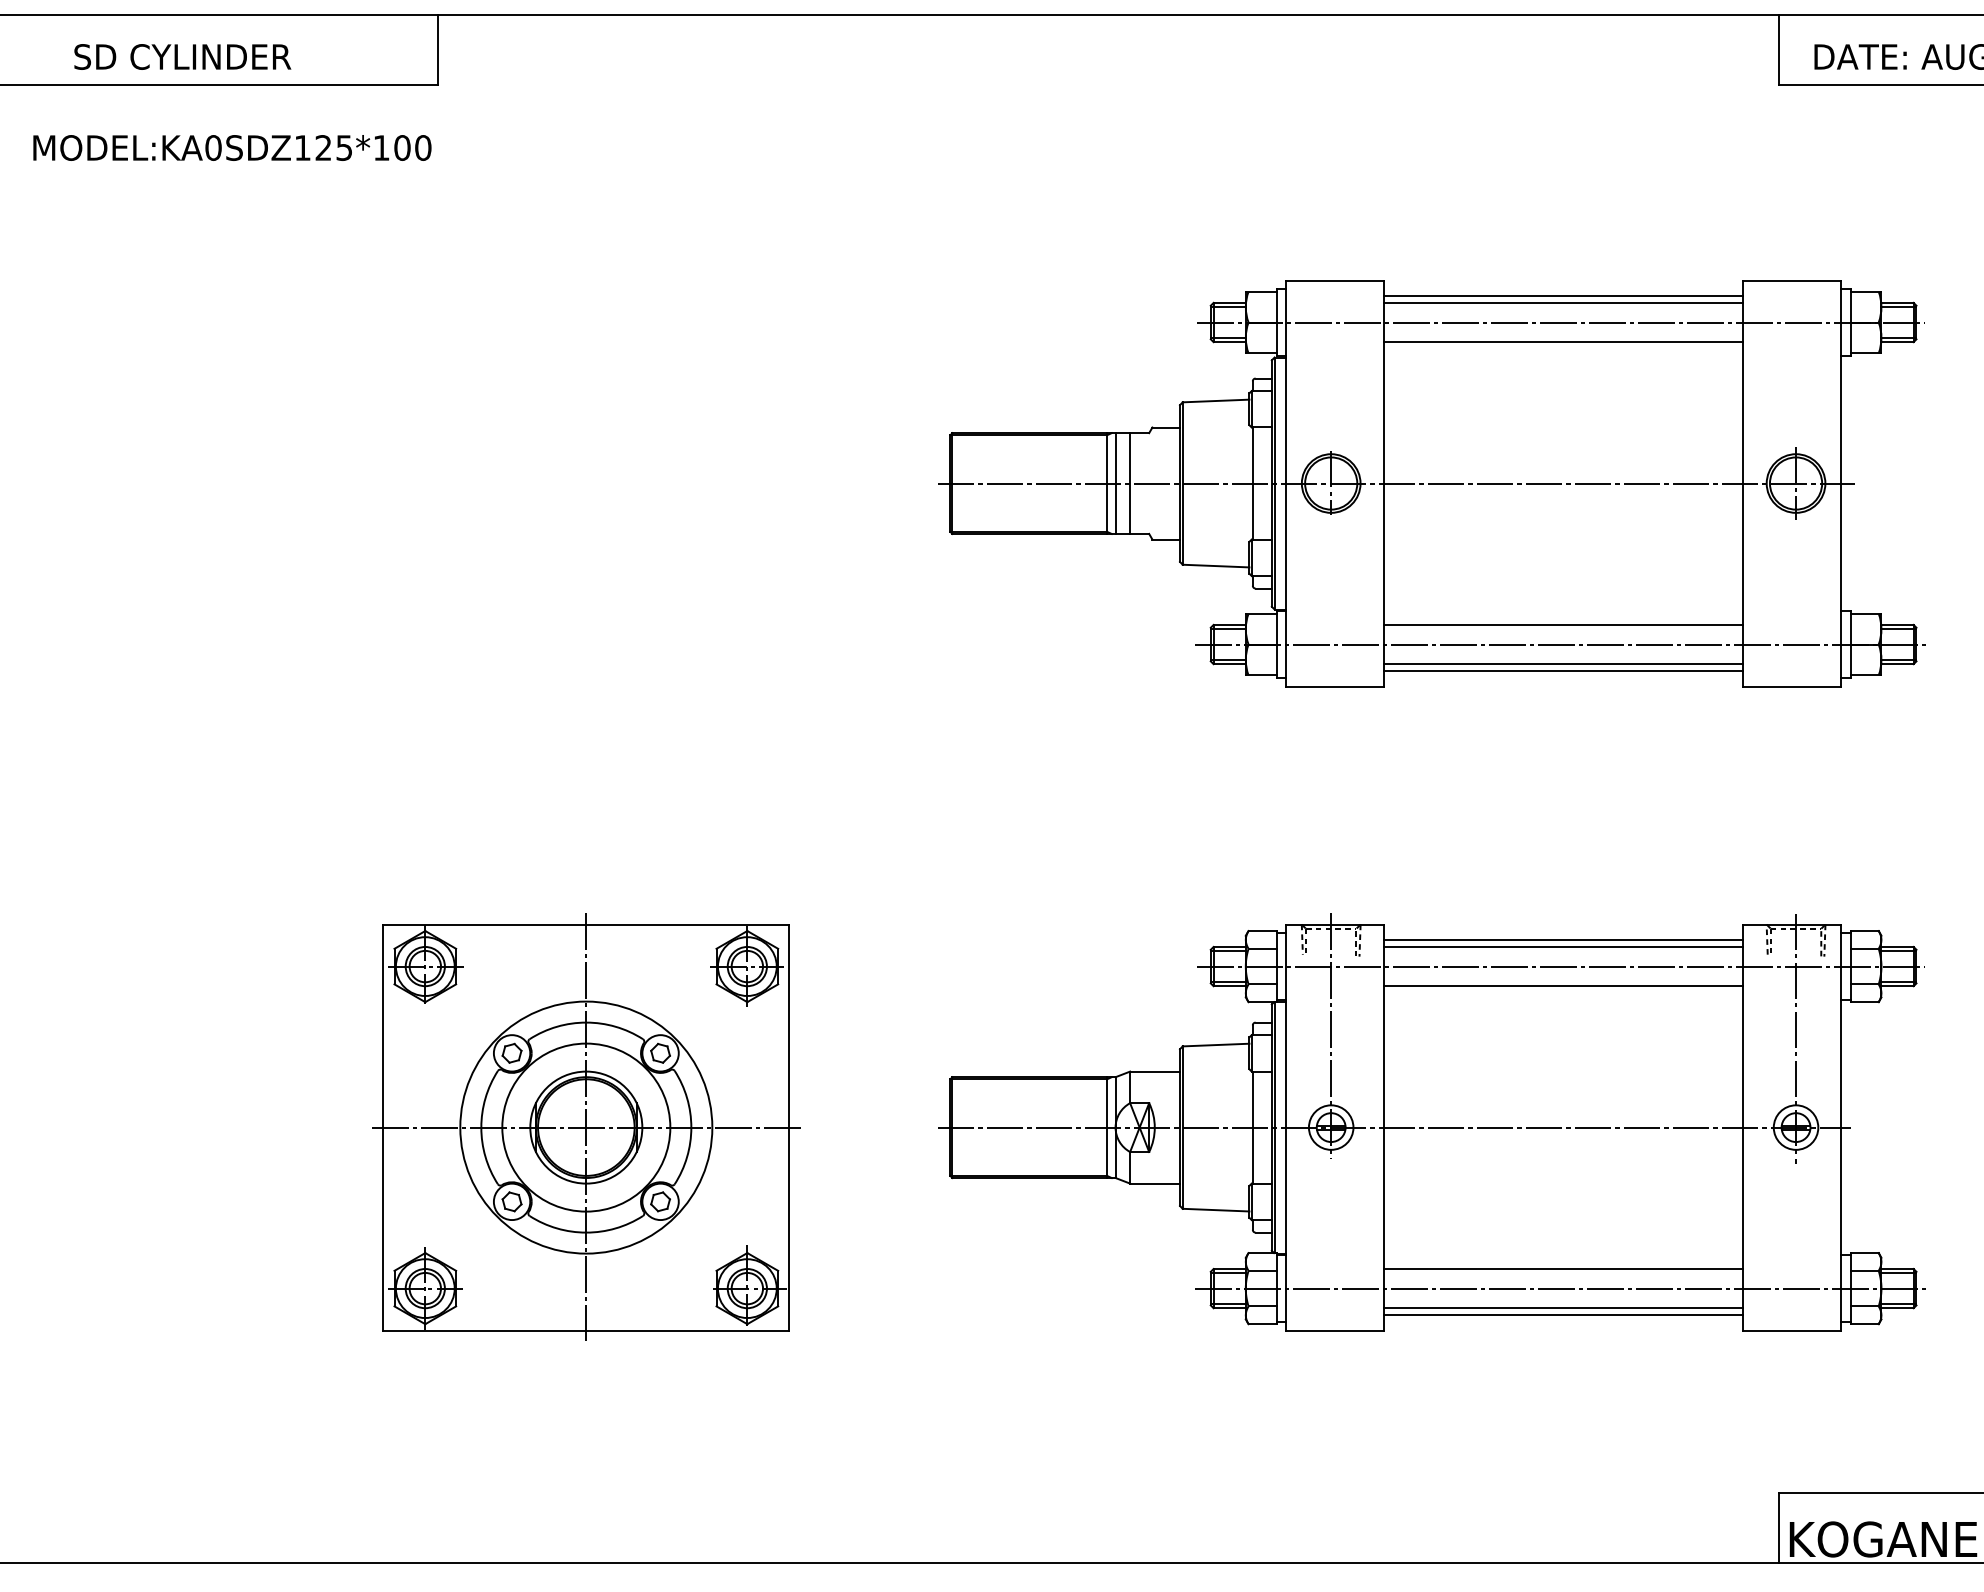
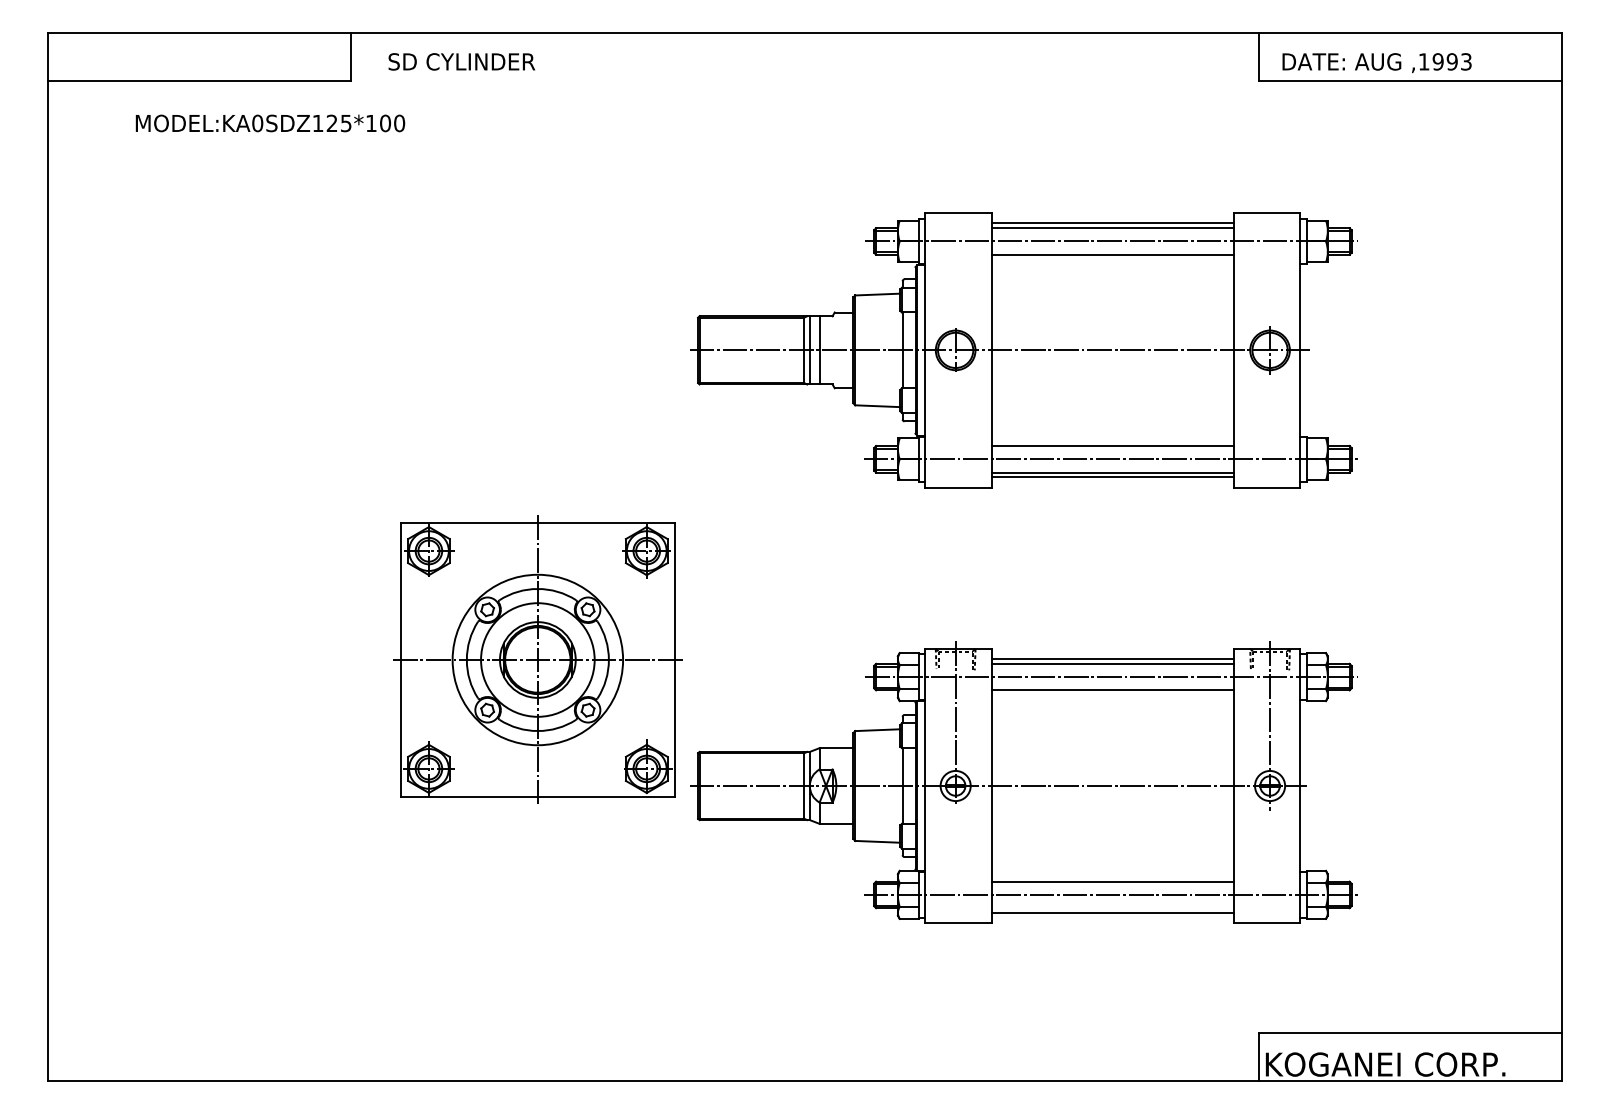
text: (182, 56) -> (461, 61), moved
text: (232, 148) -> (270, 123), moved
part: (585, 1126) -> (537, 659), moved
line: (1563, 1308) -> (1112, 908), removed

